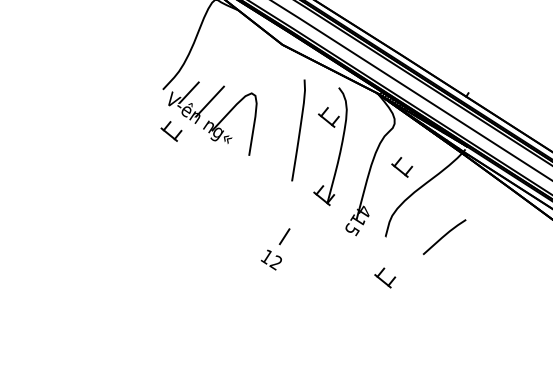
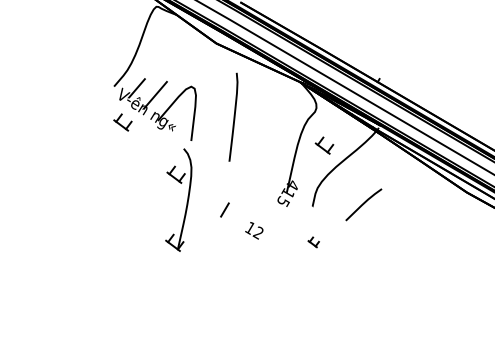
part: (339, 149) -> (186, 202), moved
text: (271, 259) -> (254, 230), moved
part: (384, 278) -> (313, 242), size x0.6

